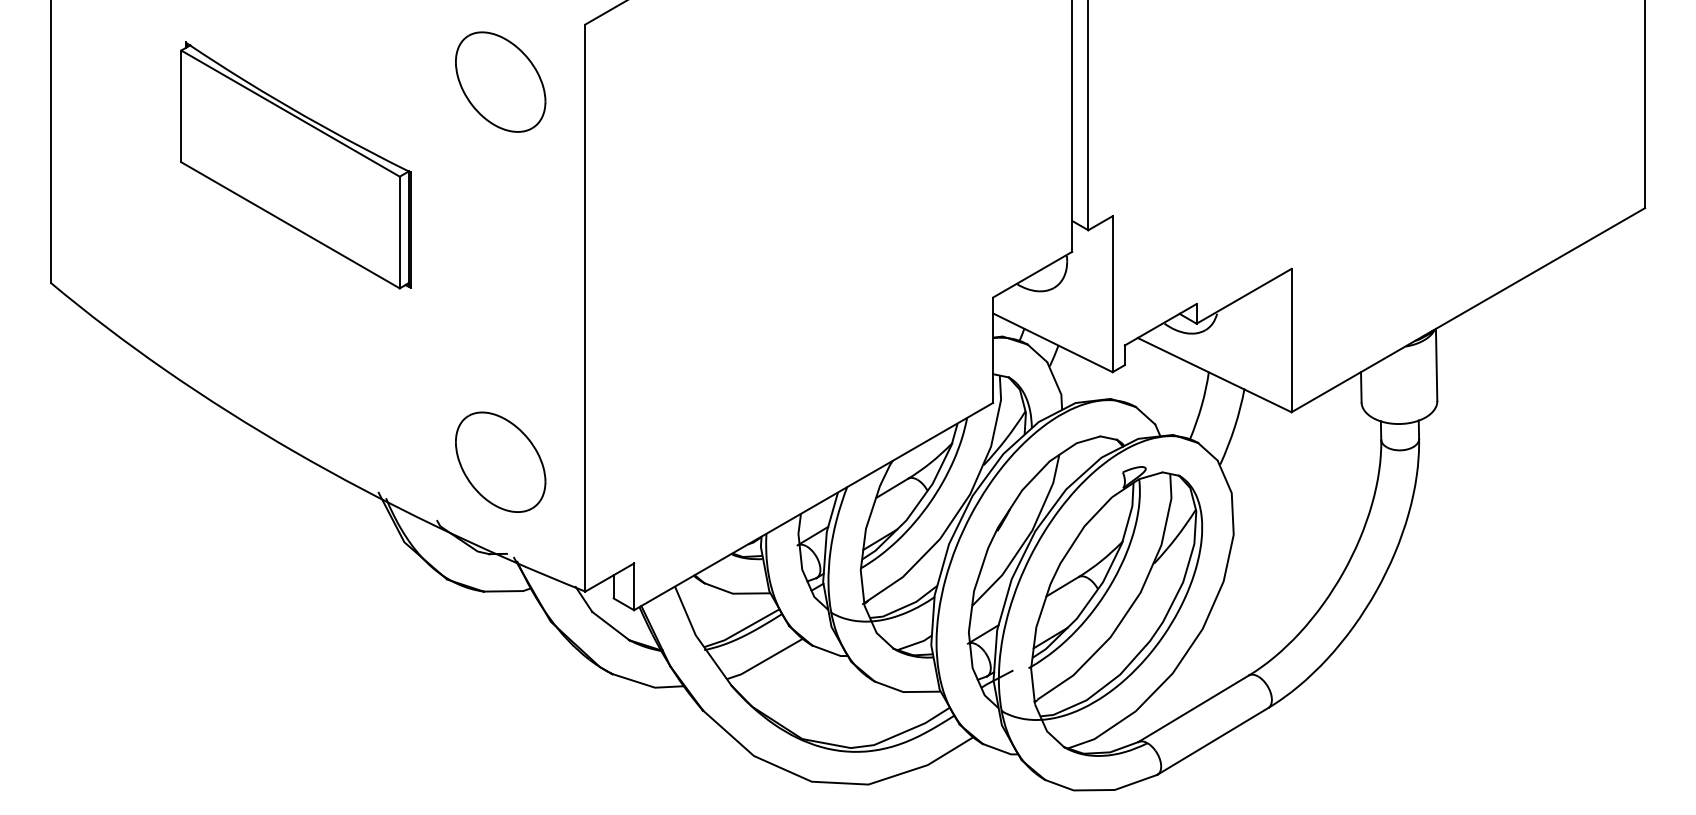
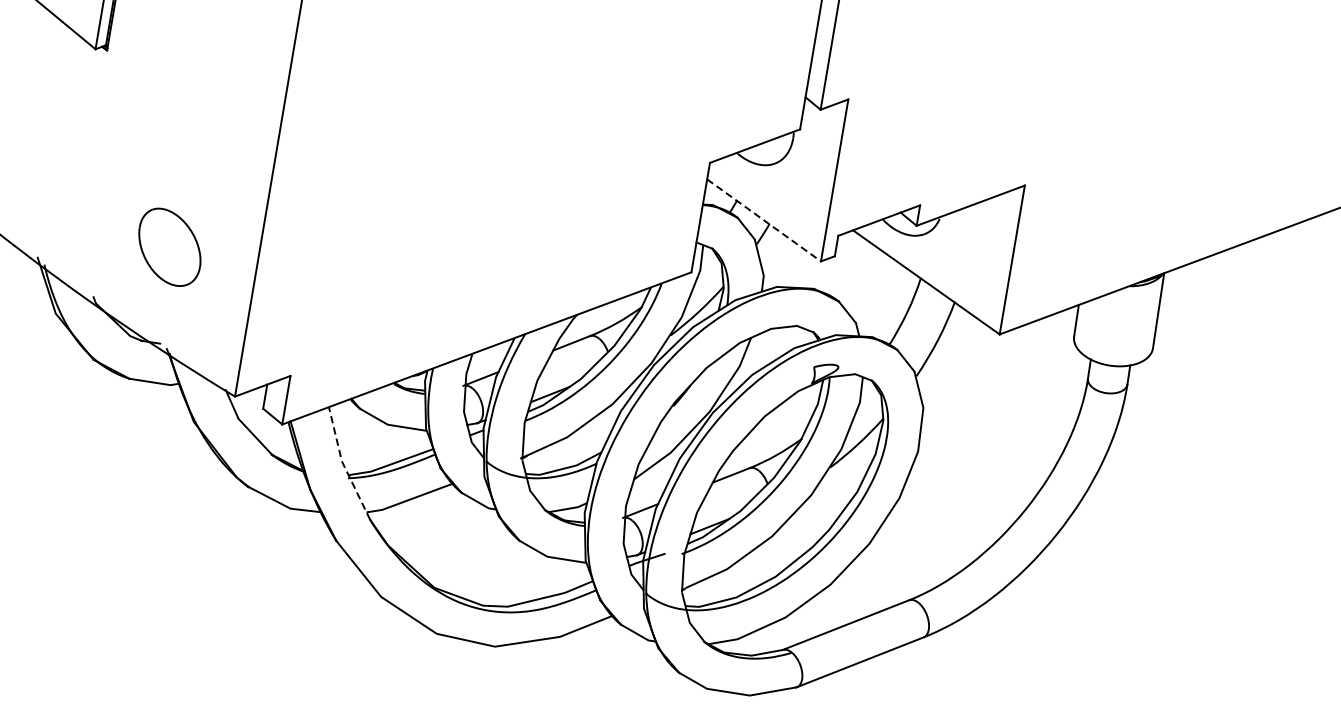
line: (1052, 342) -> (763, 220), solid -> dashed
part: (500, 461) -> (169, 246), size x0.7
line: (697, 637) -> (343, 463), solid -> dashed

